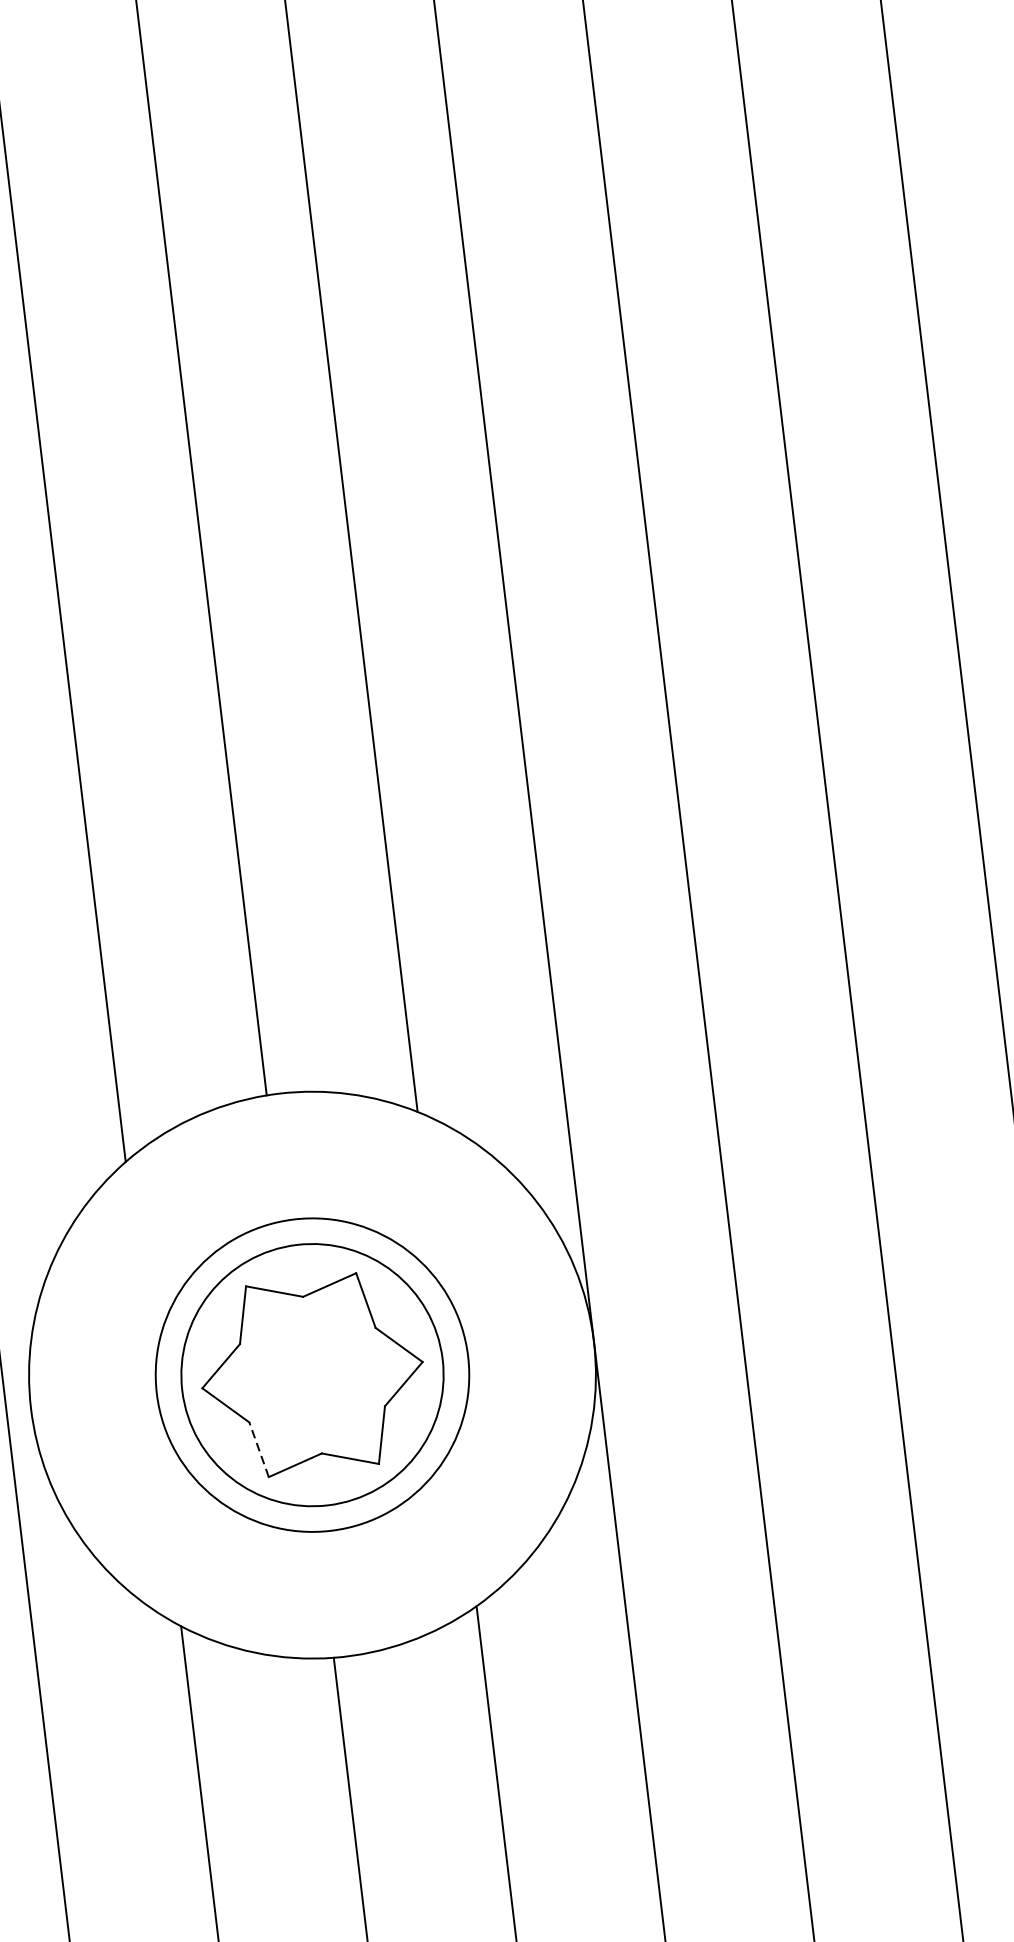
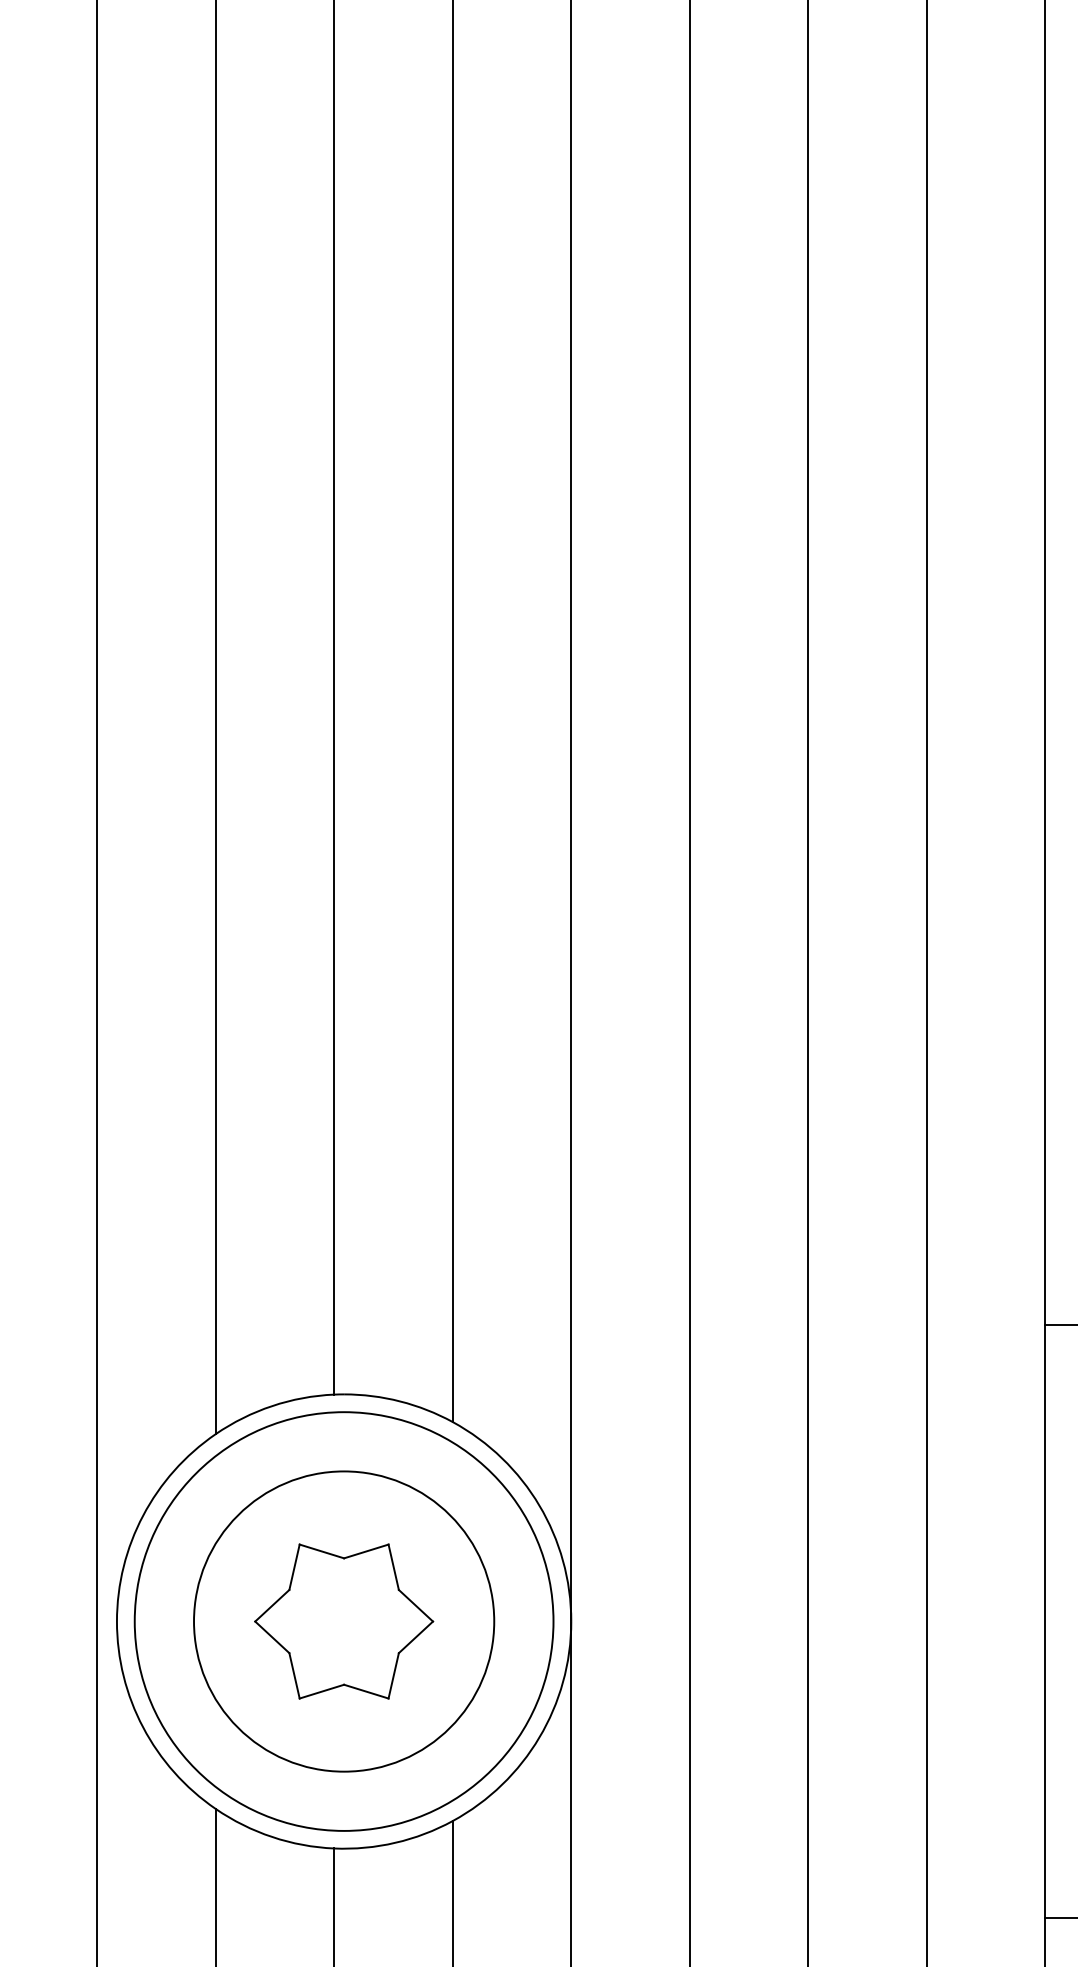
circle: (311, 1375) -> (343, 1621), size x1.67
circle: (312, 1375) -> (344, 1621), size x1.43
line: (258, 1449) -> (294, 1675), dashed -> solid

